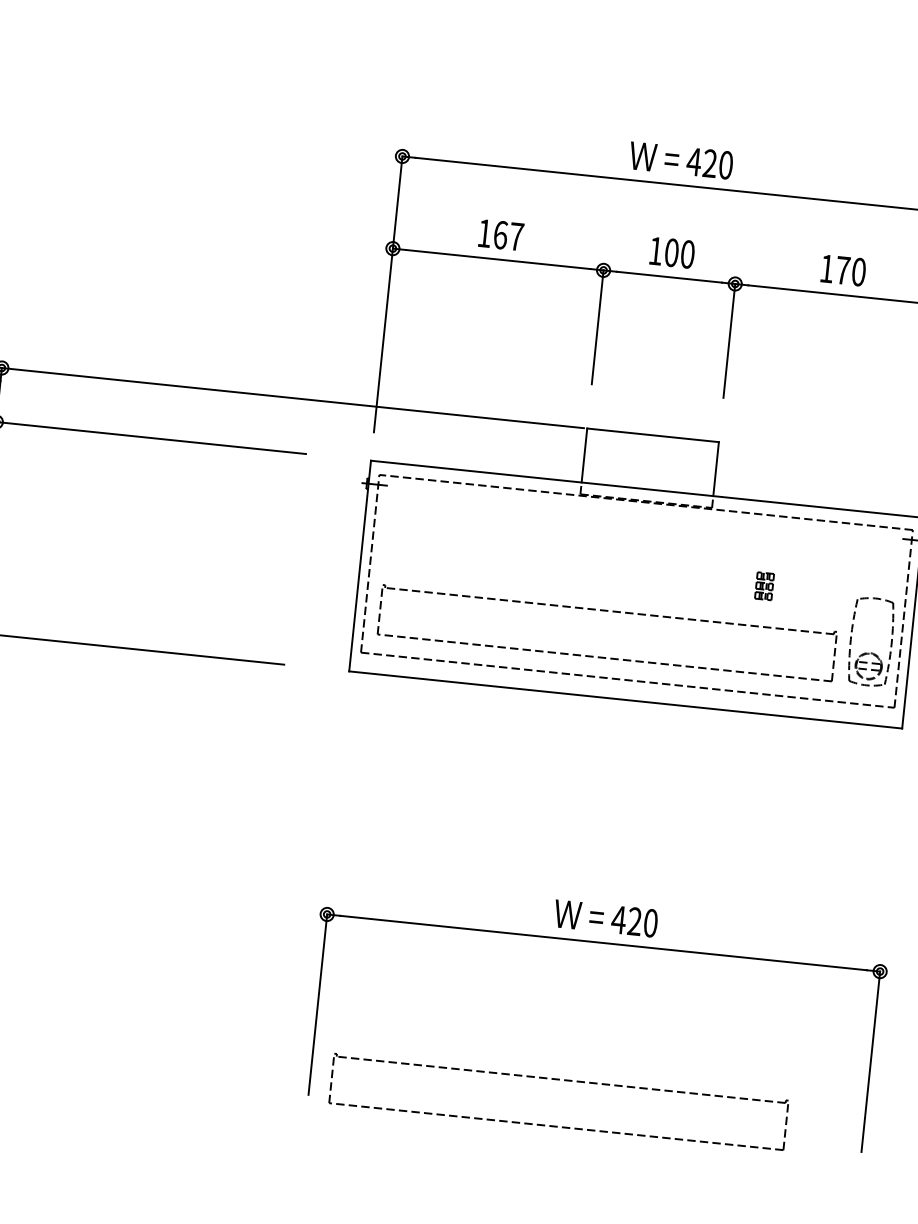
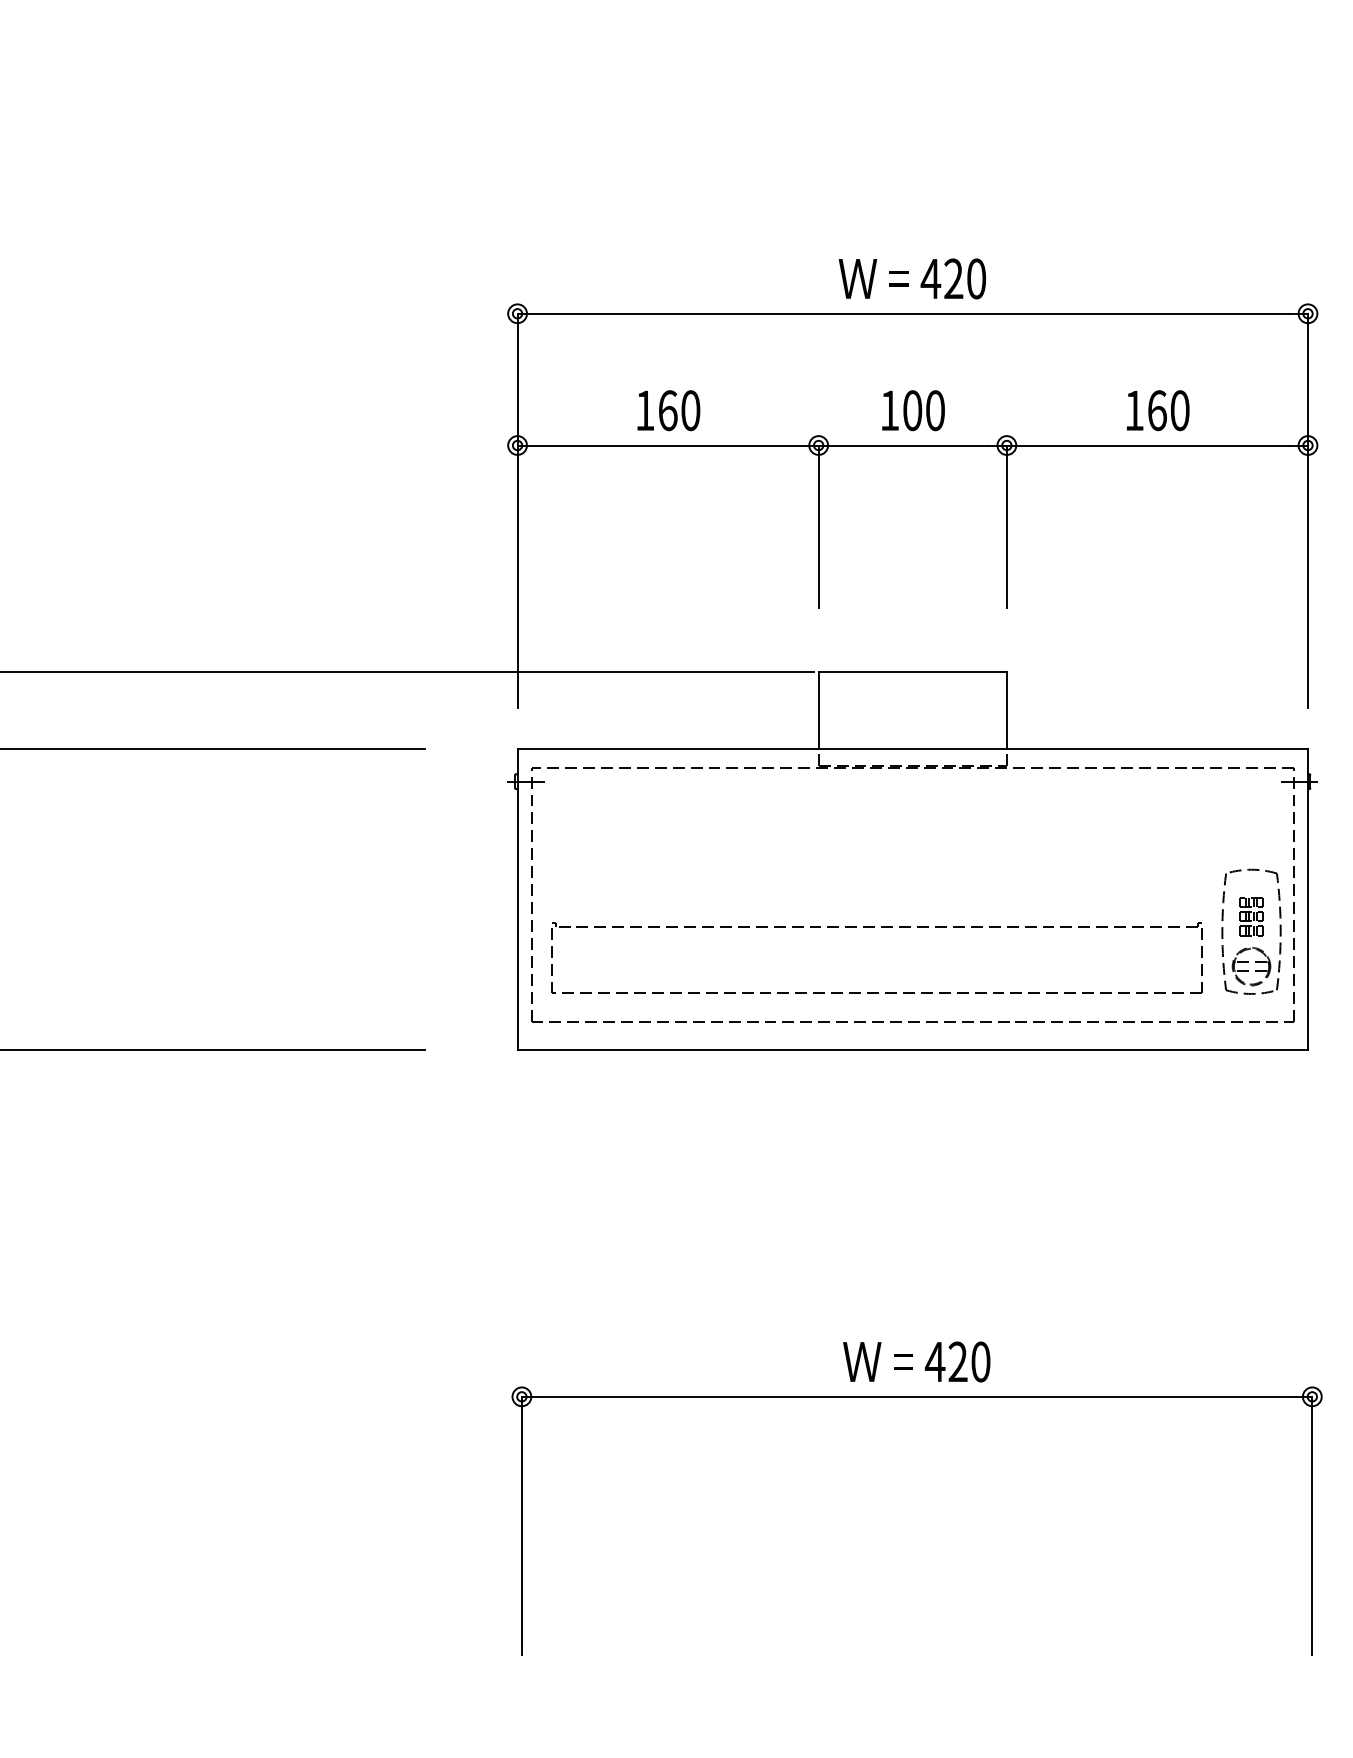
text: (516, 236) -> (690, 410), 167 -> 160
text: (843, 270) -> (1157, 410), 170 -> 160
part: (764, 586) -> (1251, 916), moved
part: (559, 1080) -> (874, 1597), removed

